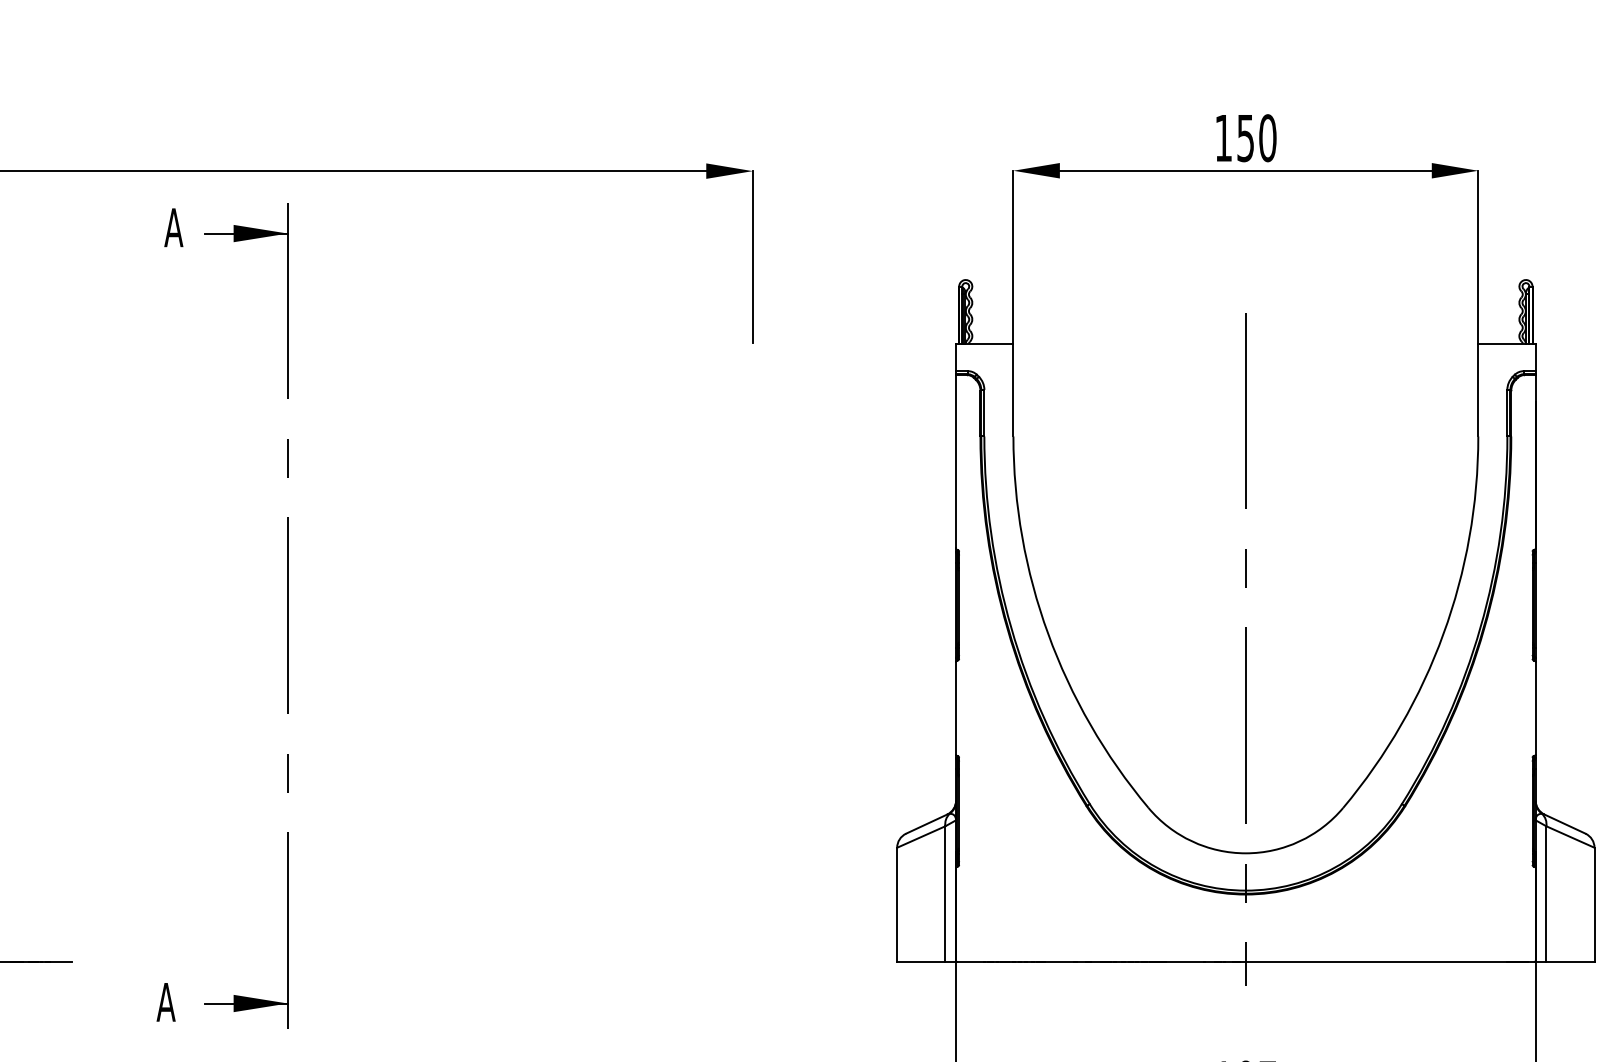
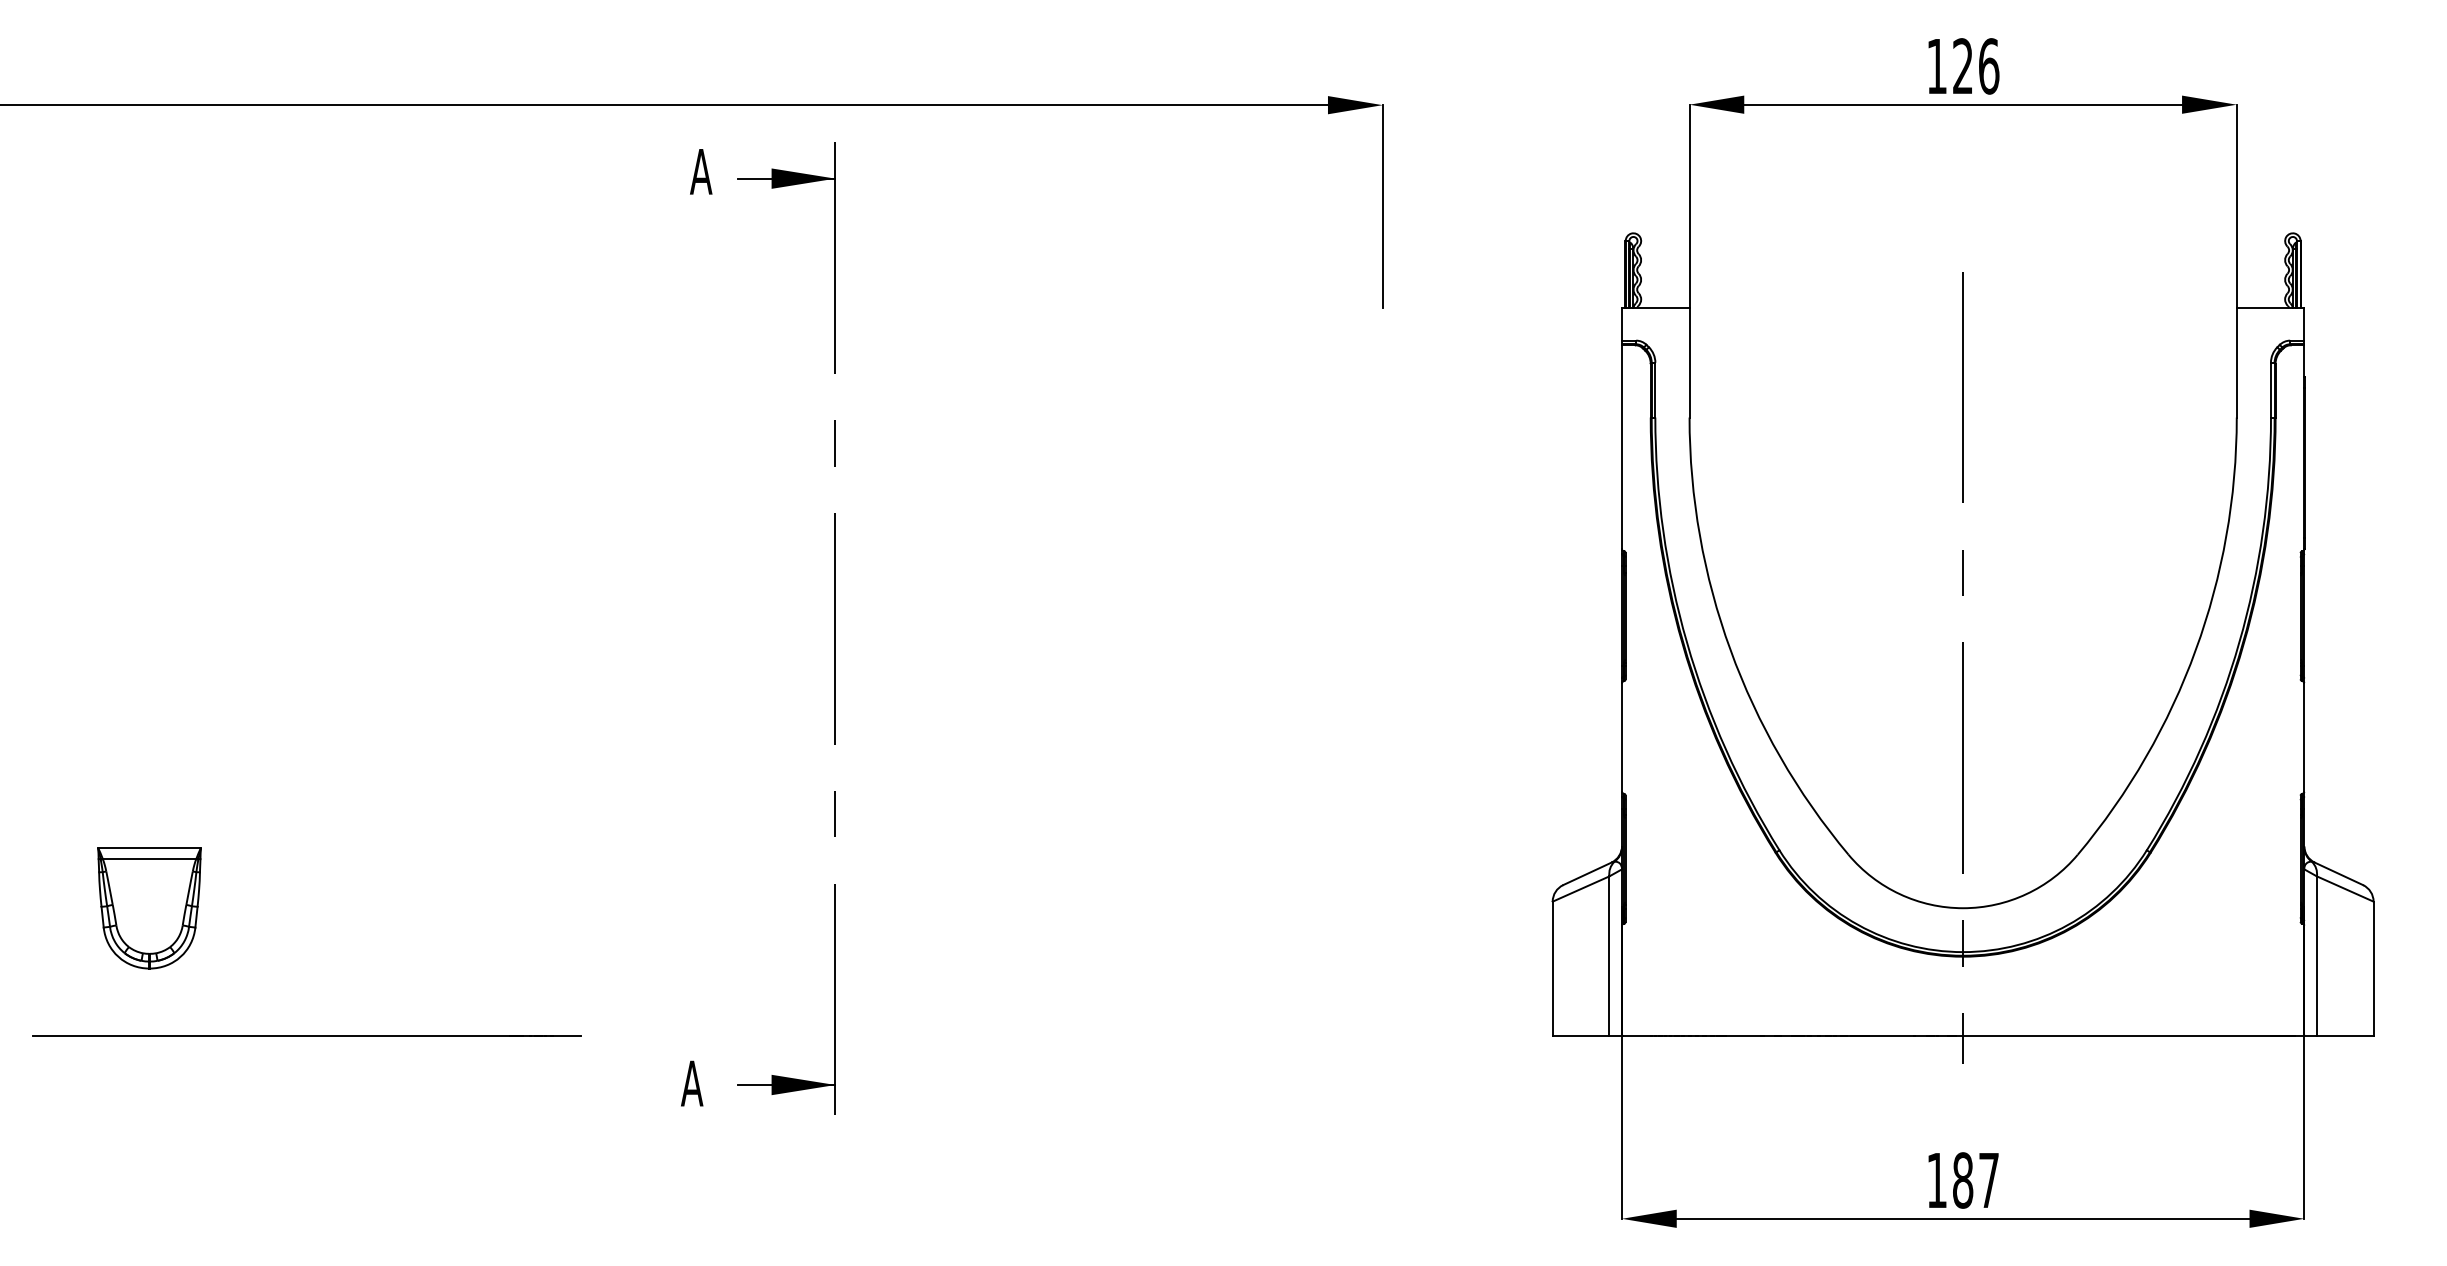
text: (1257, 138) -> (1976, 66), 150 -> 126

